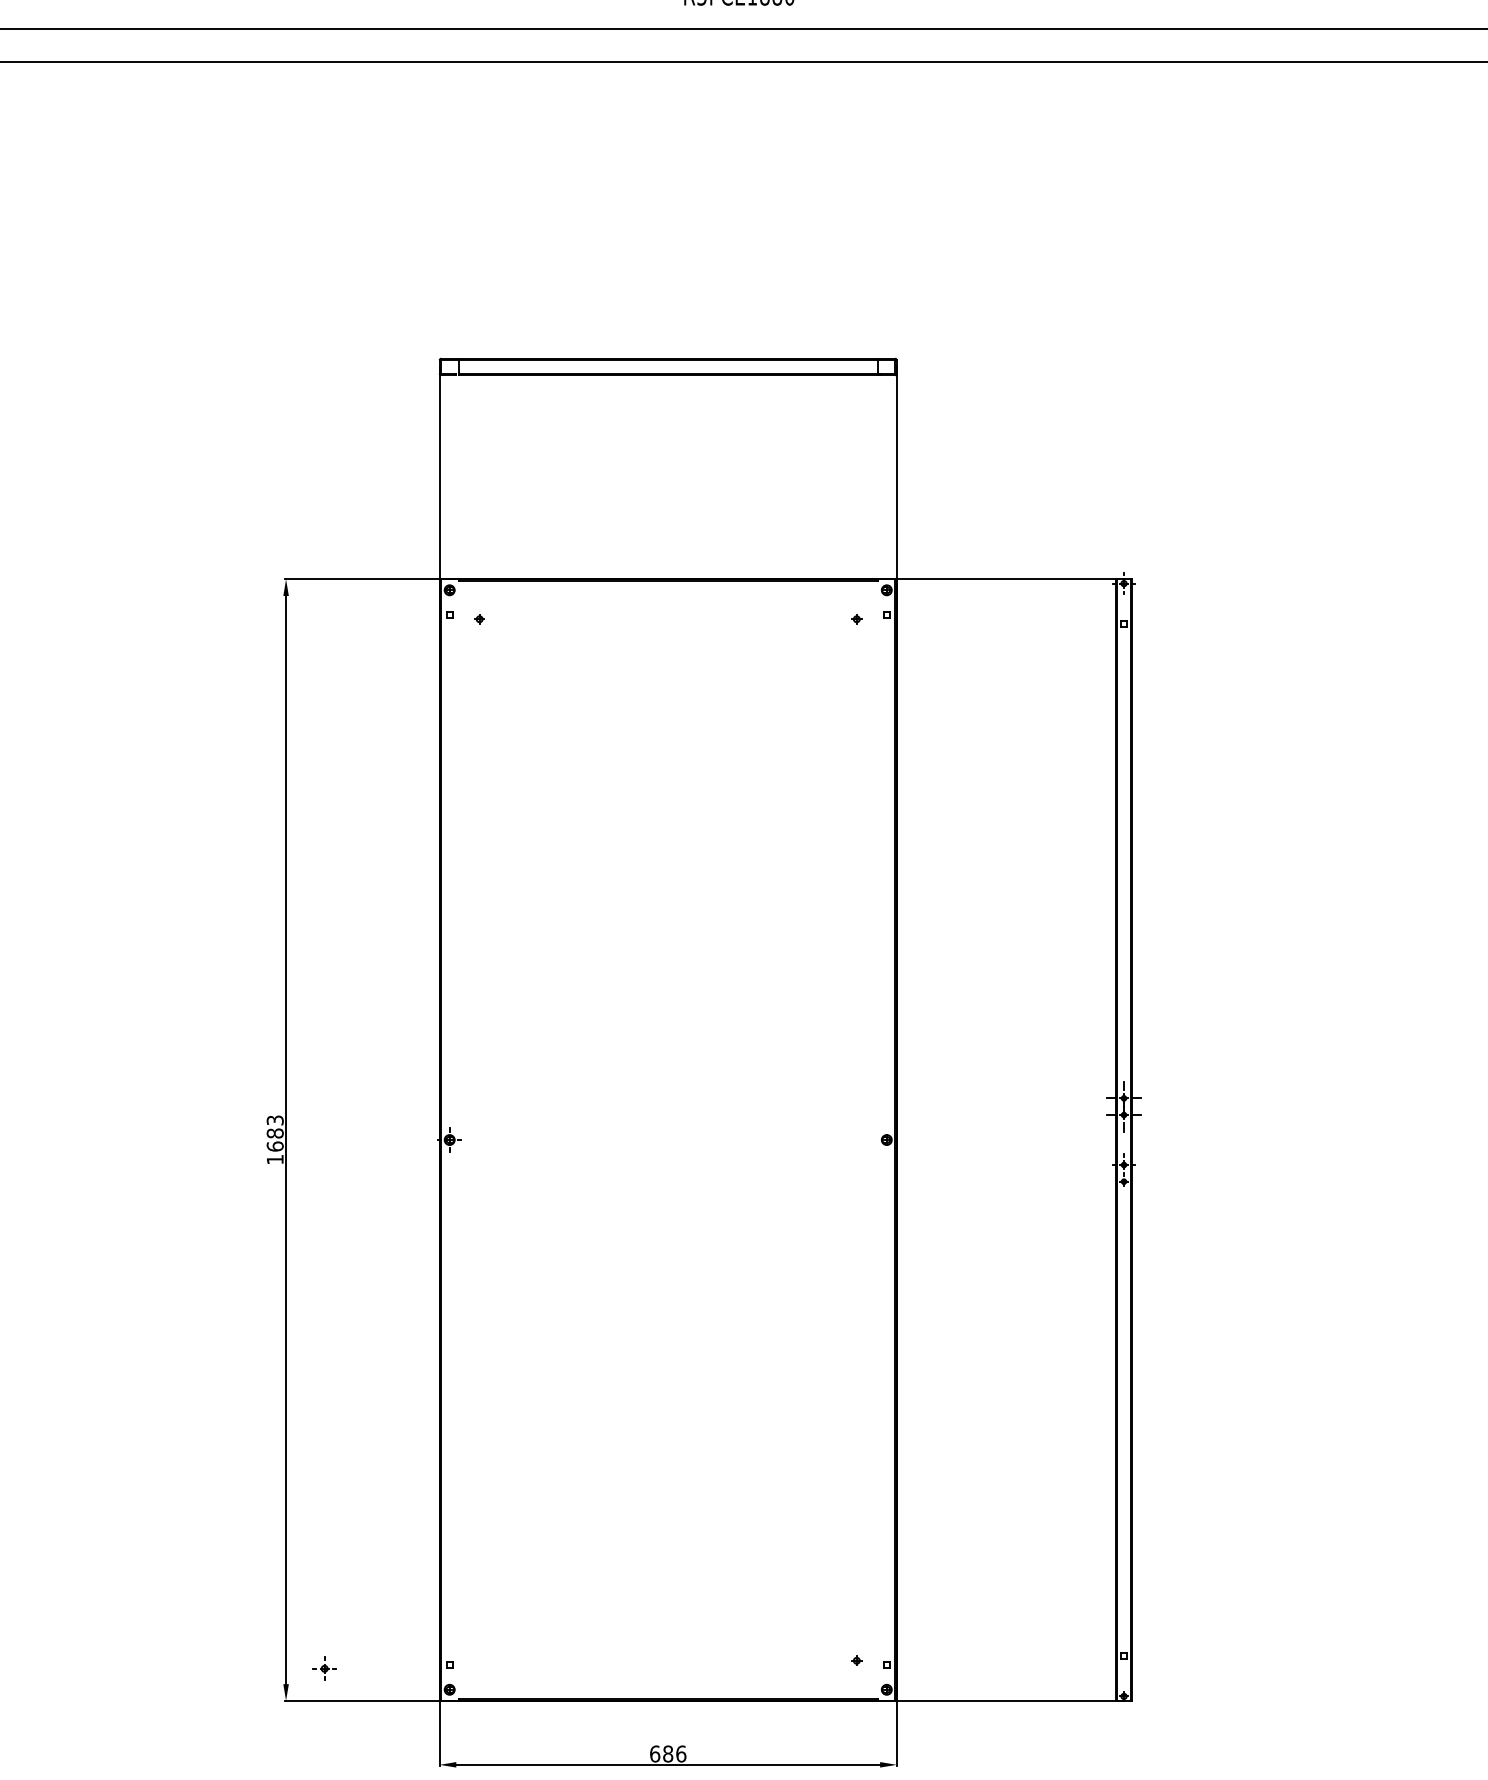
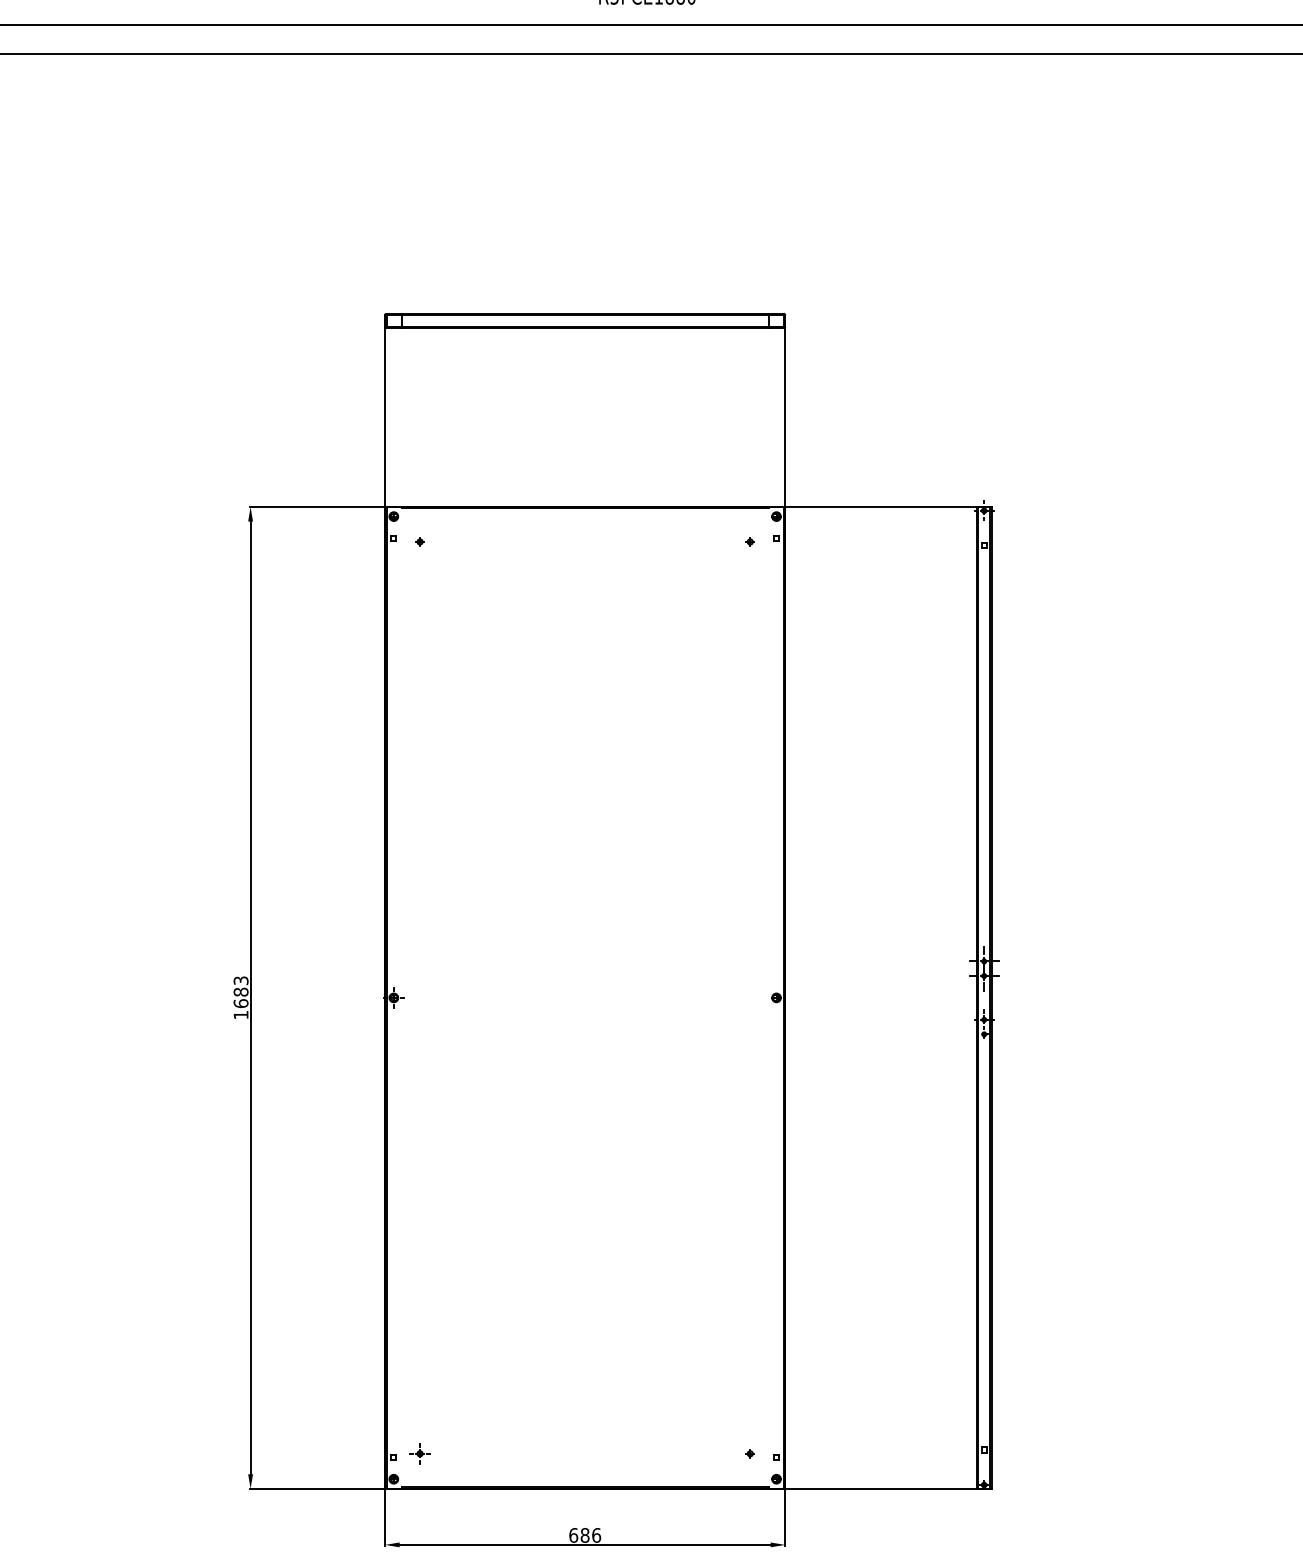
part: (324, 1668) -> (419, 1453), moved

